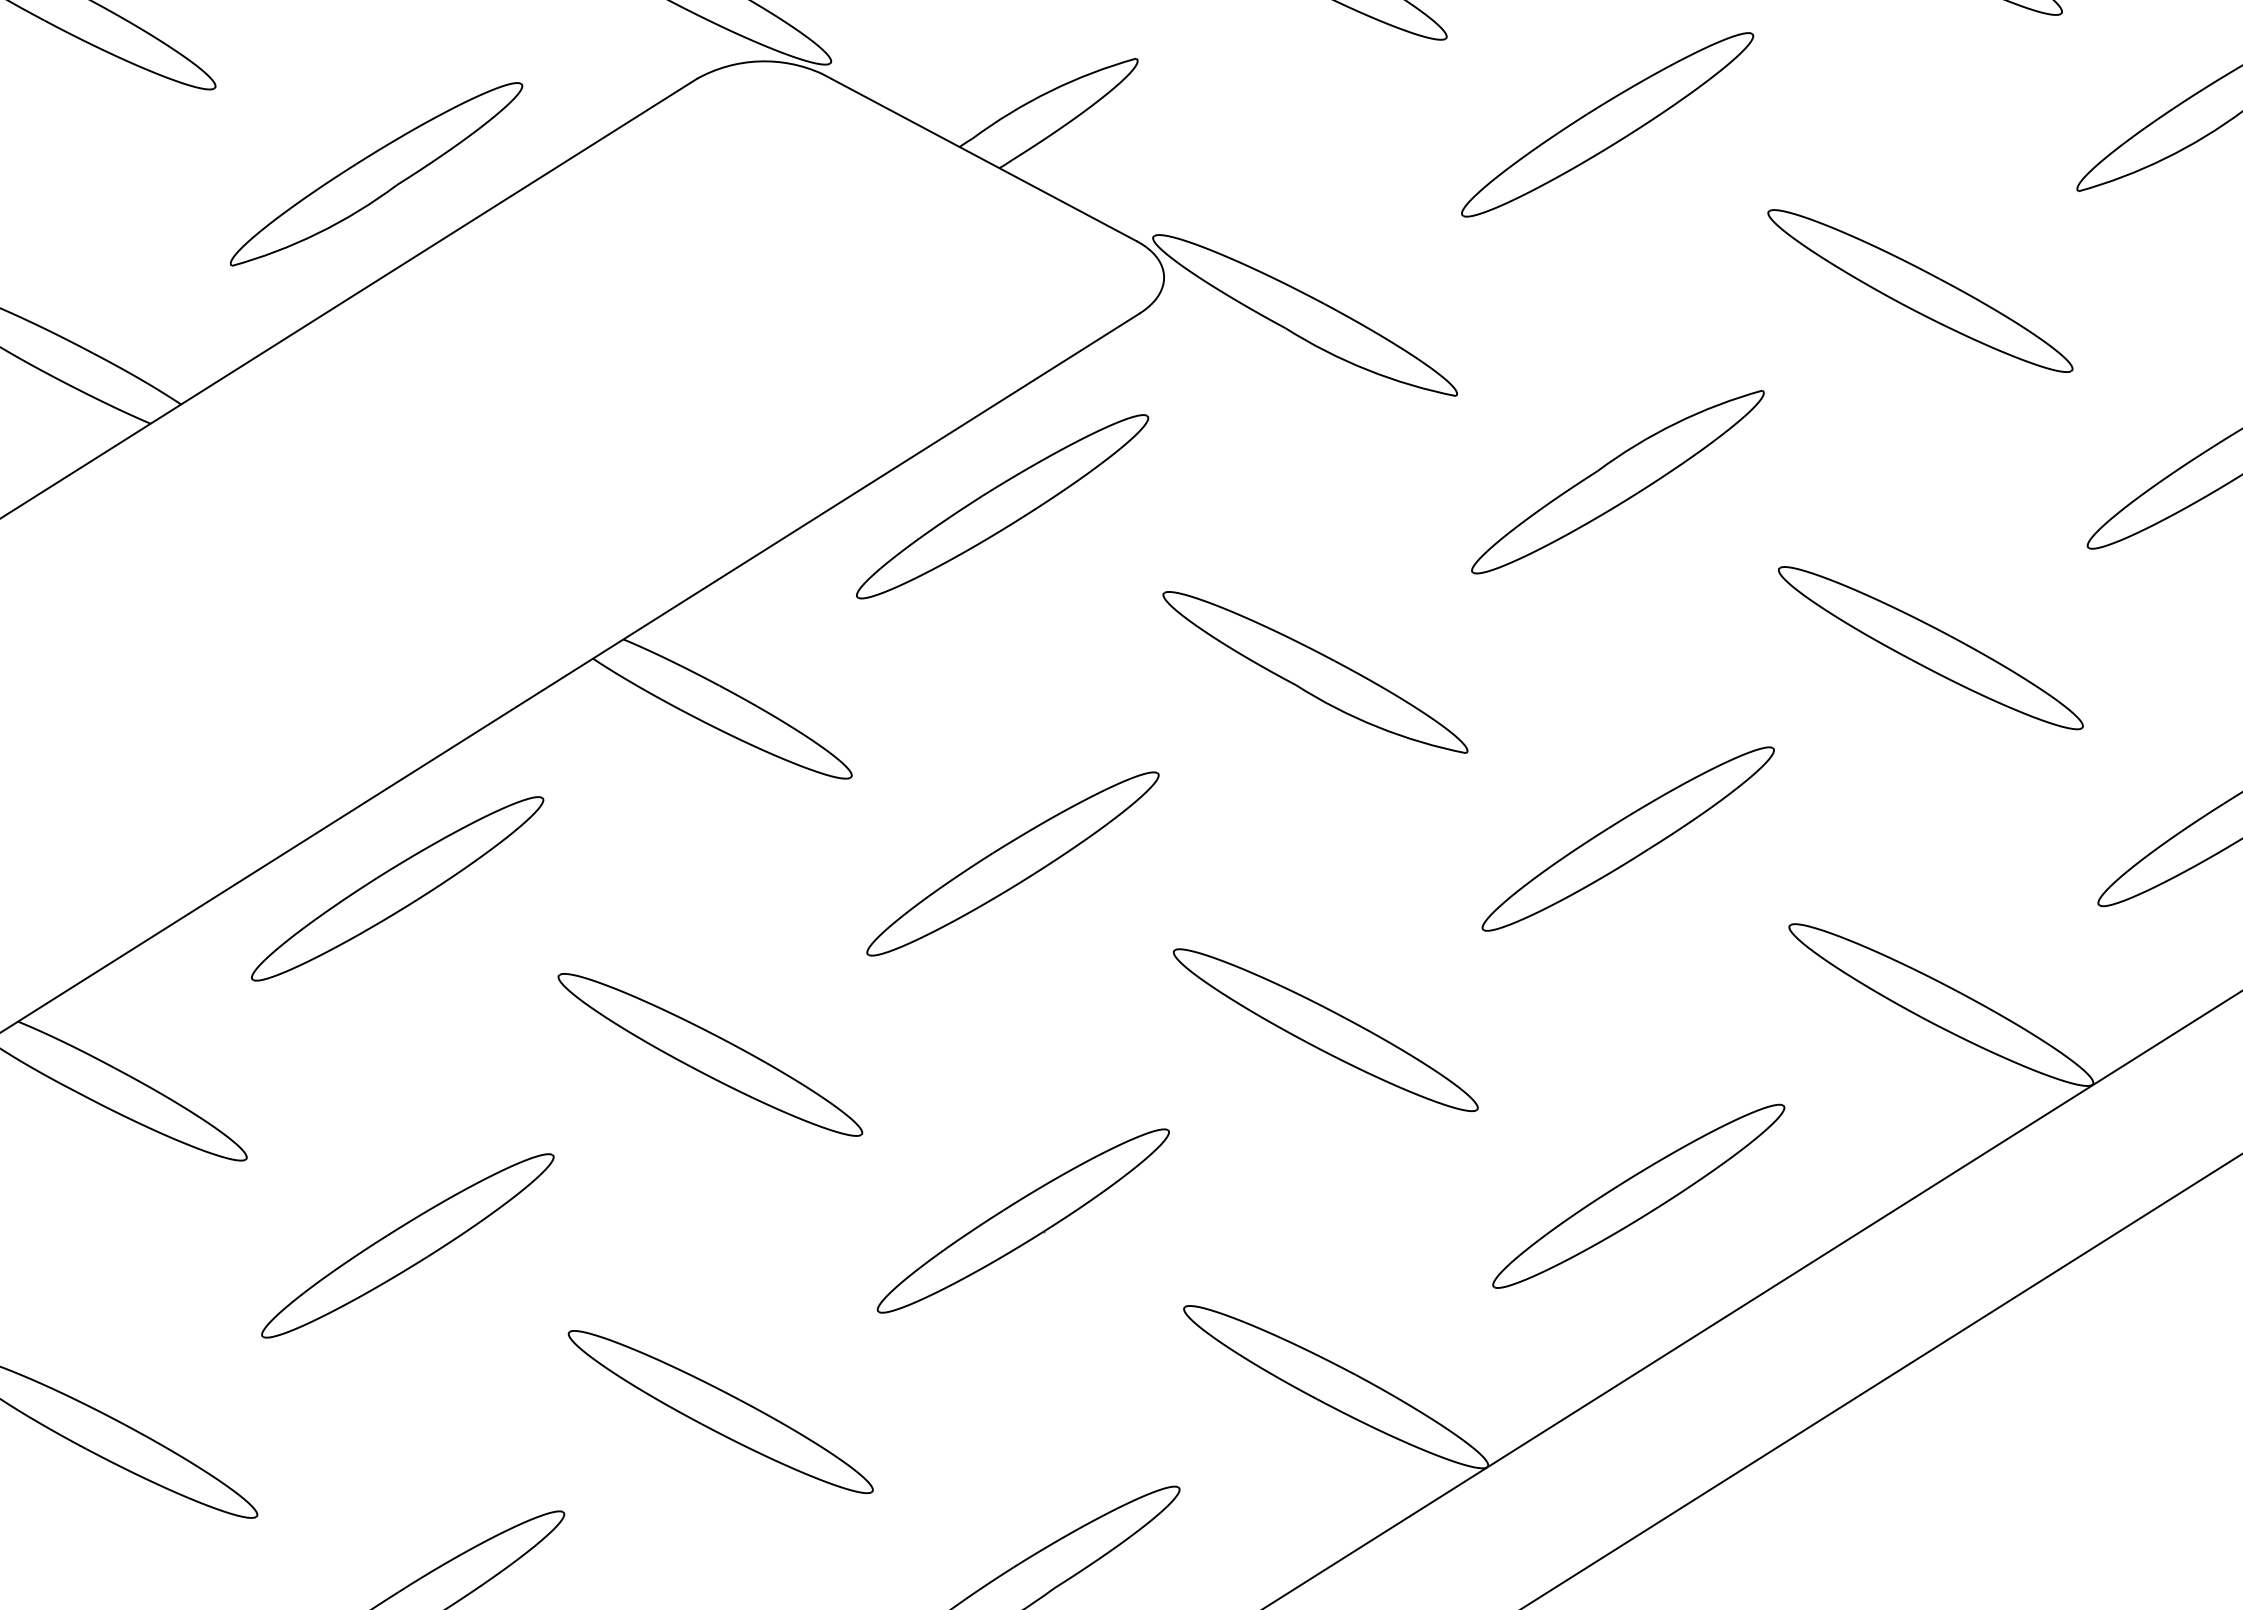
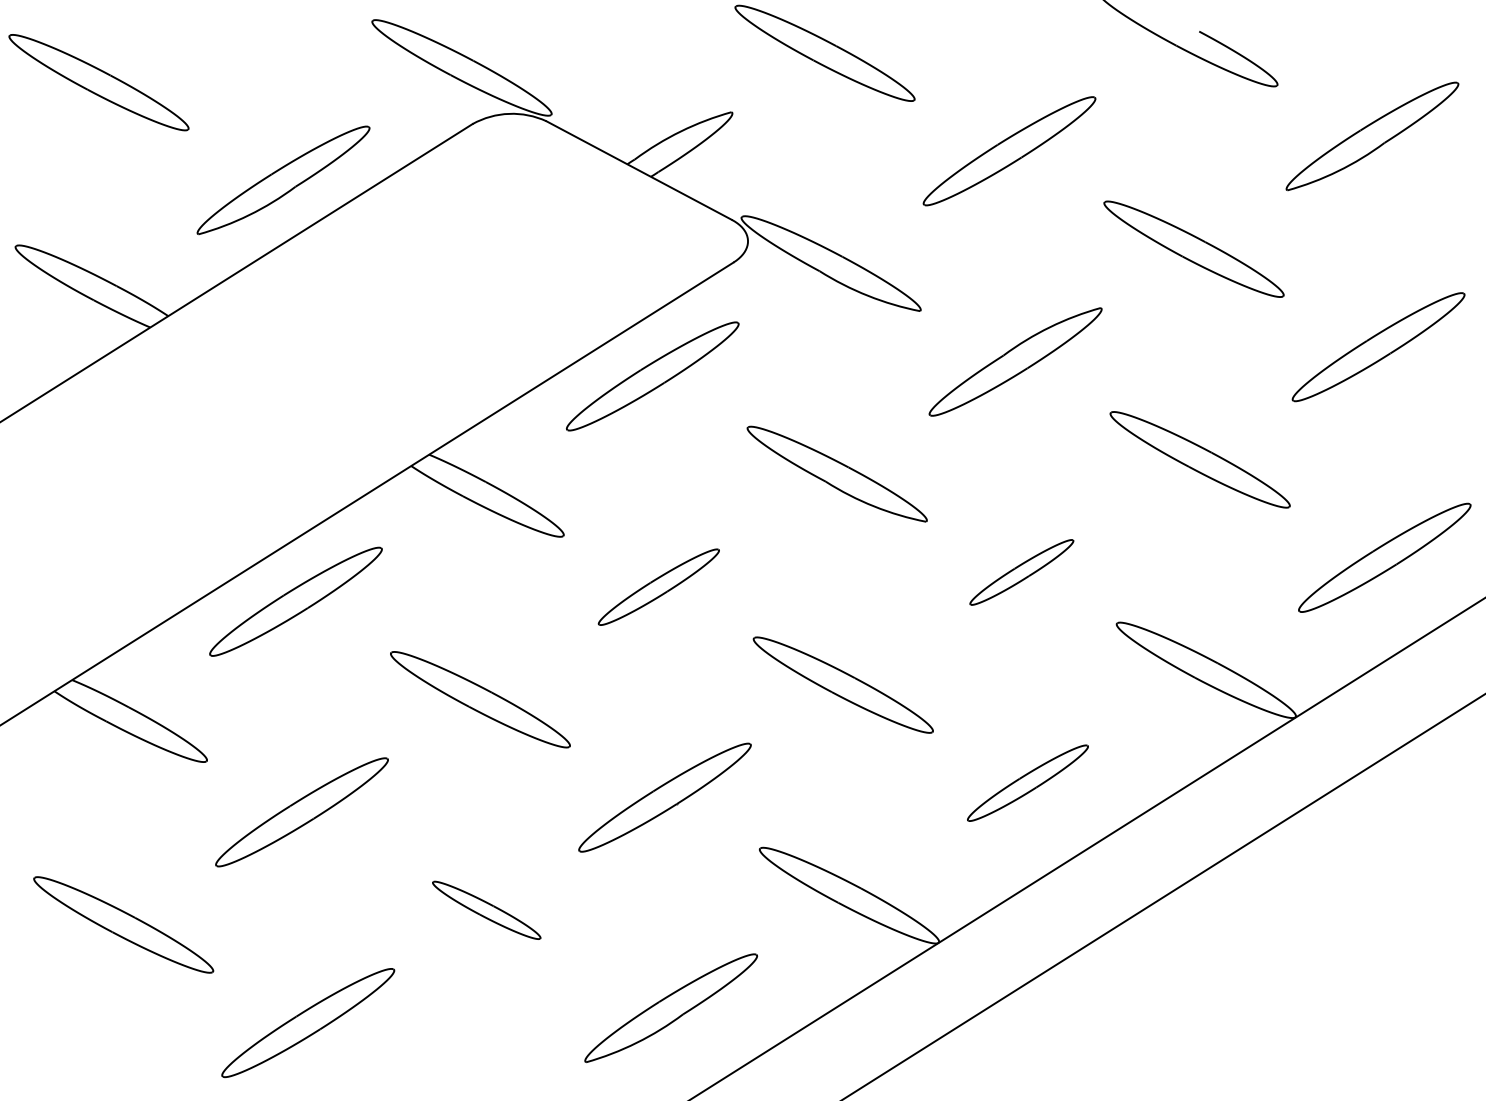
part: (1627, 839) -> (1021, 572), size x0.6
part: (1012, 864) -> (658, 587), size x0.7
part: (1638, 1196) -> (1027, 783), size x0.7
part: (720, 1412) -> (486, 910), size x0.6

